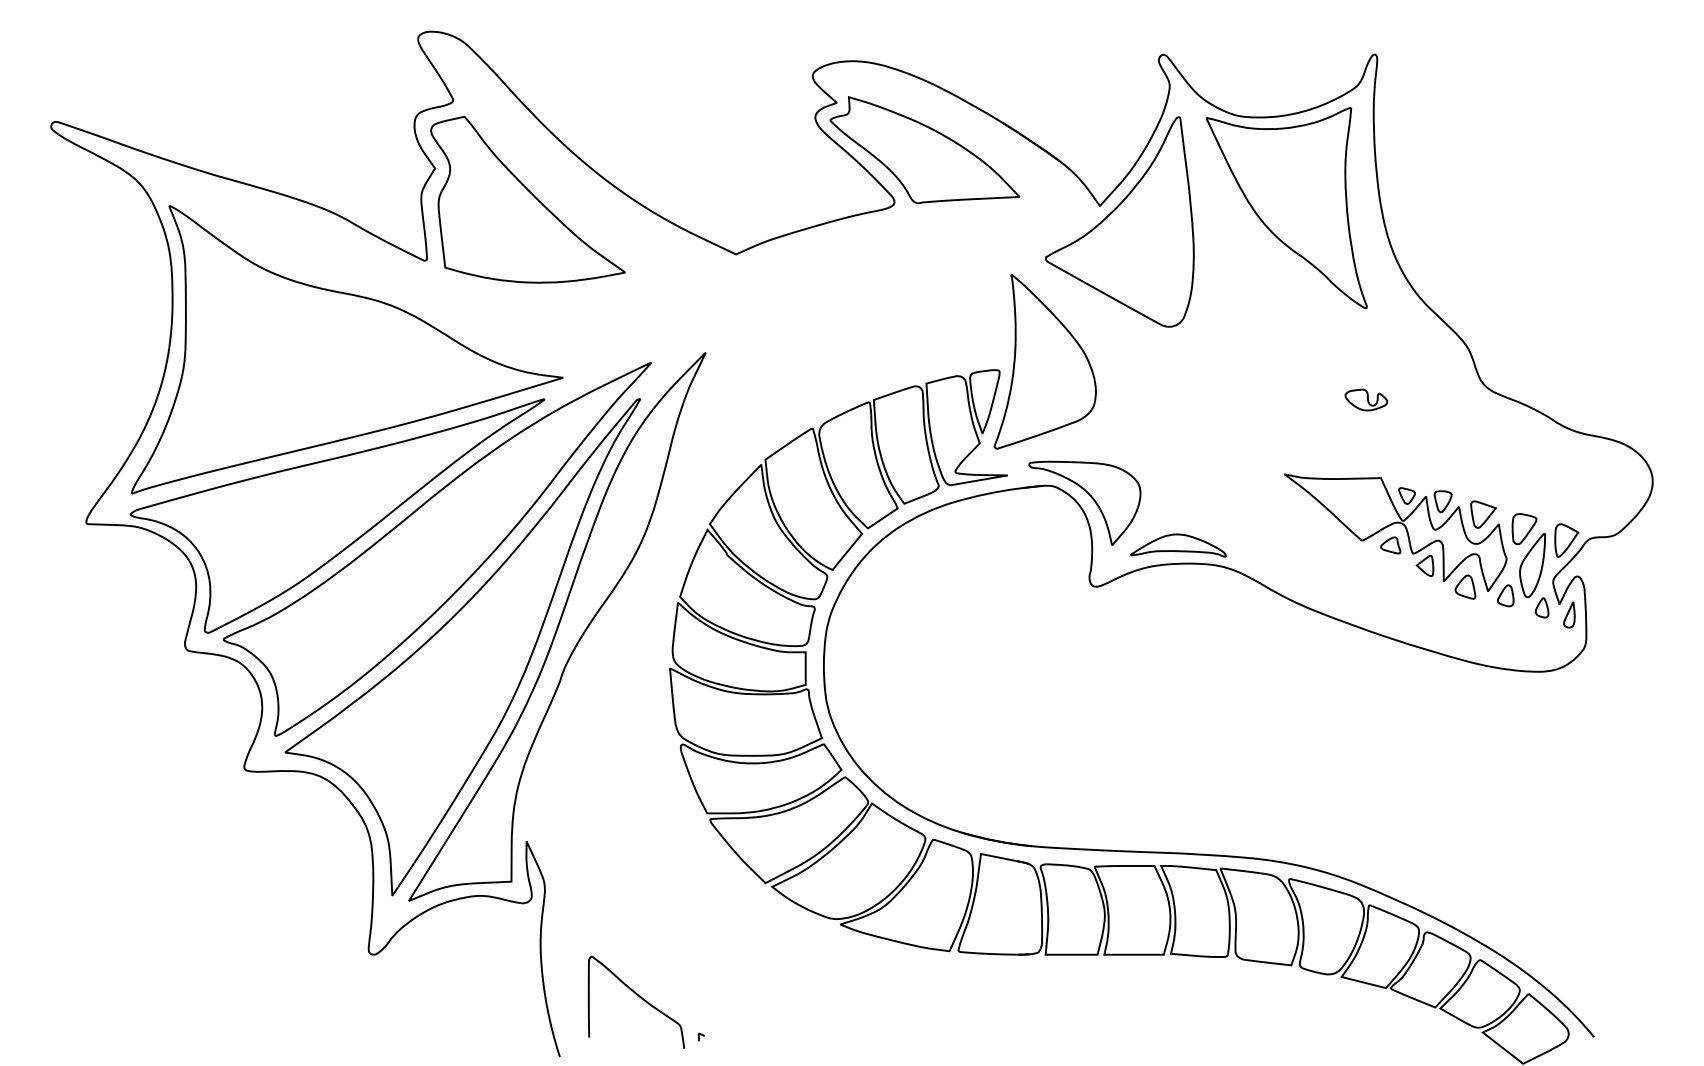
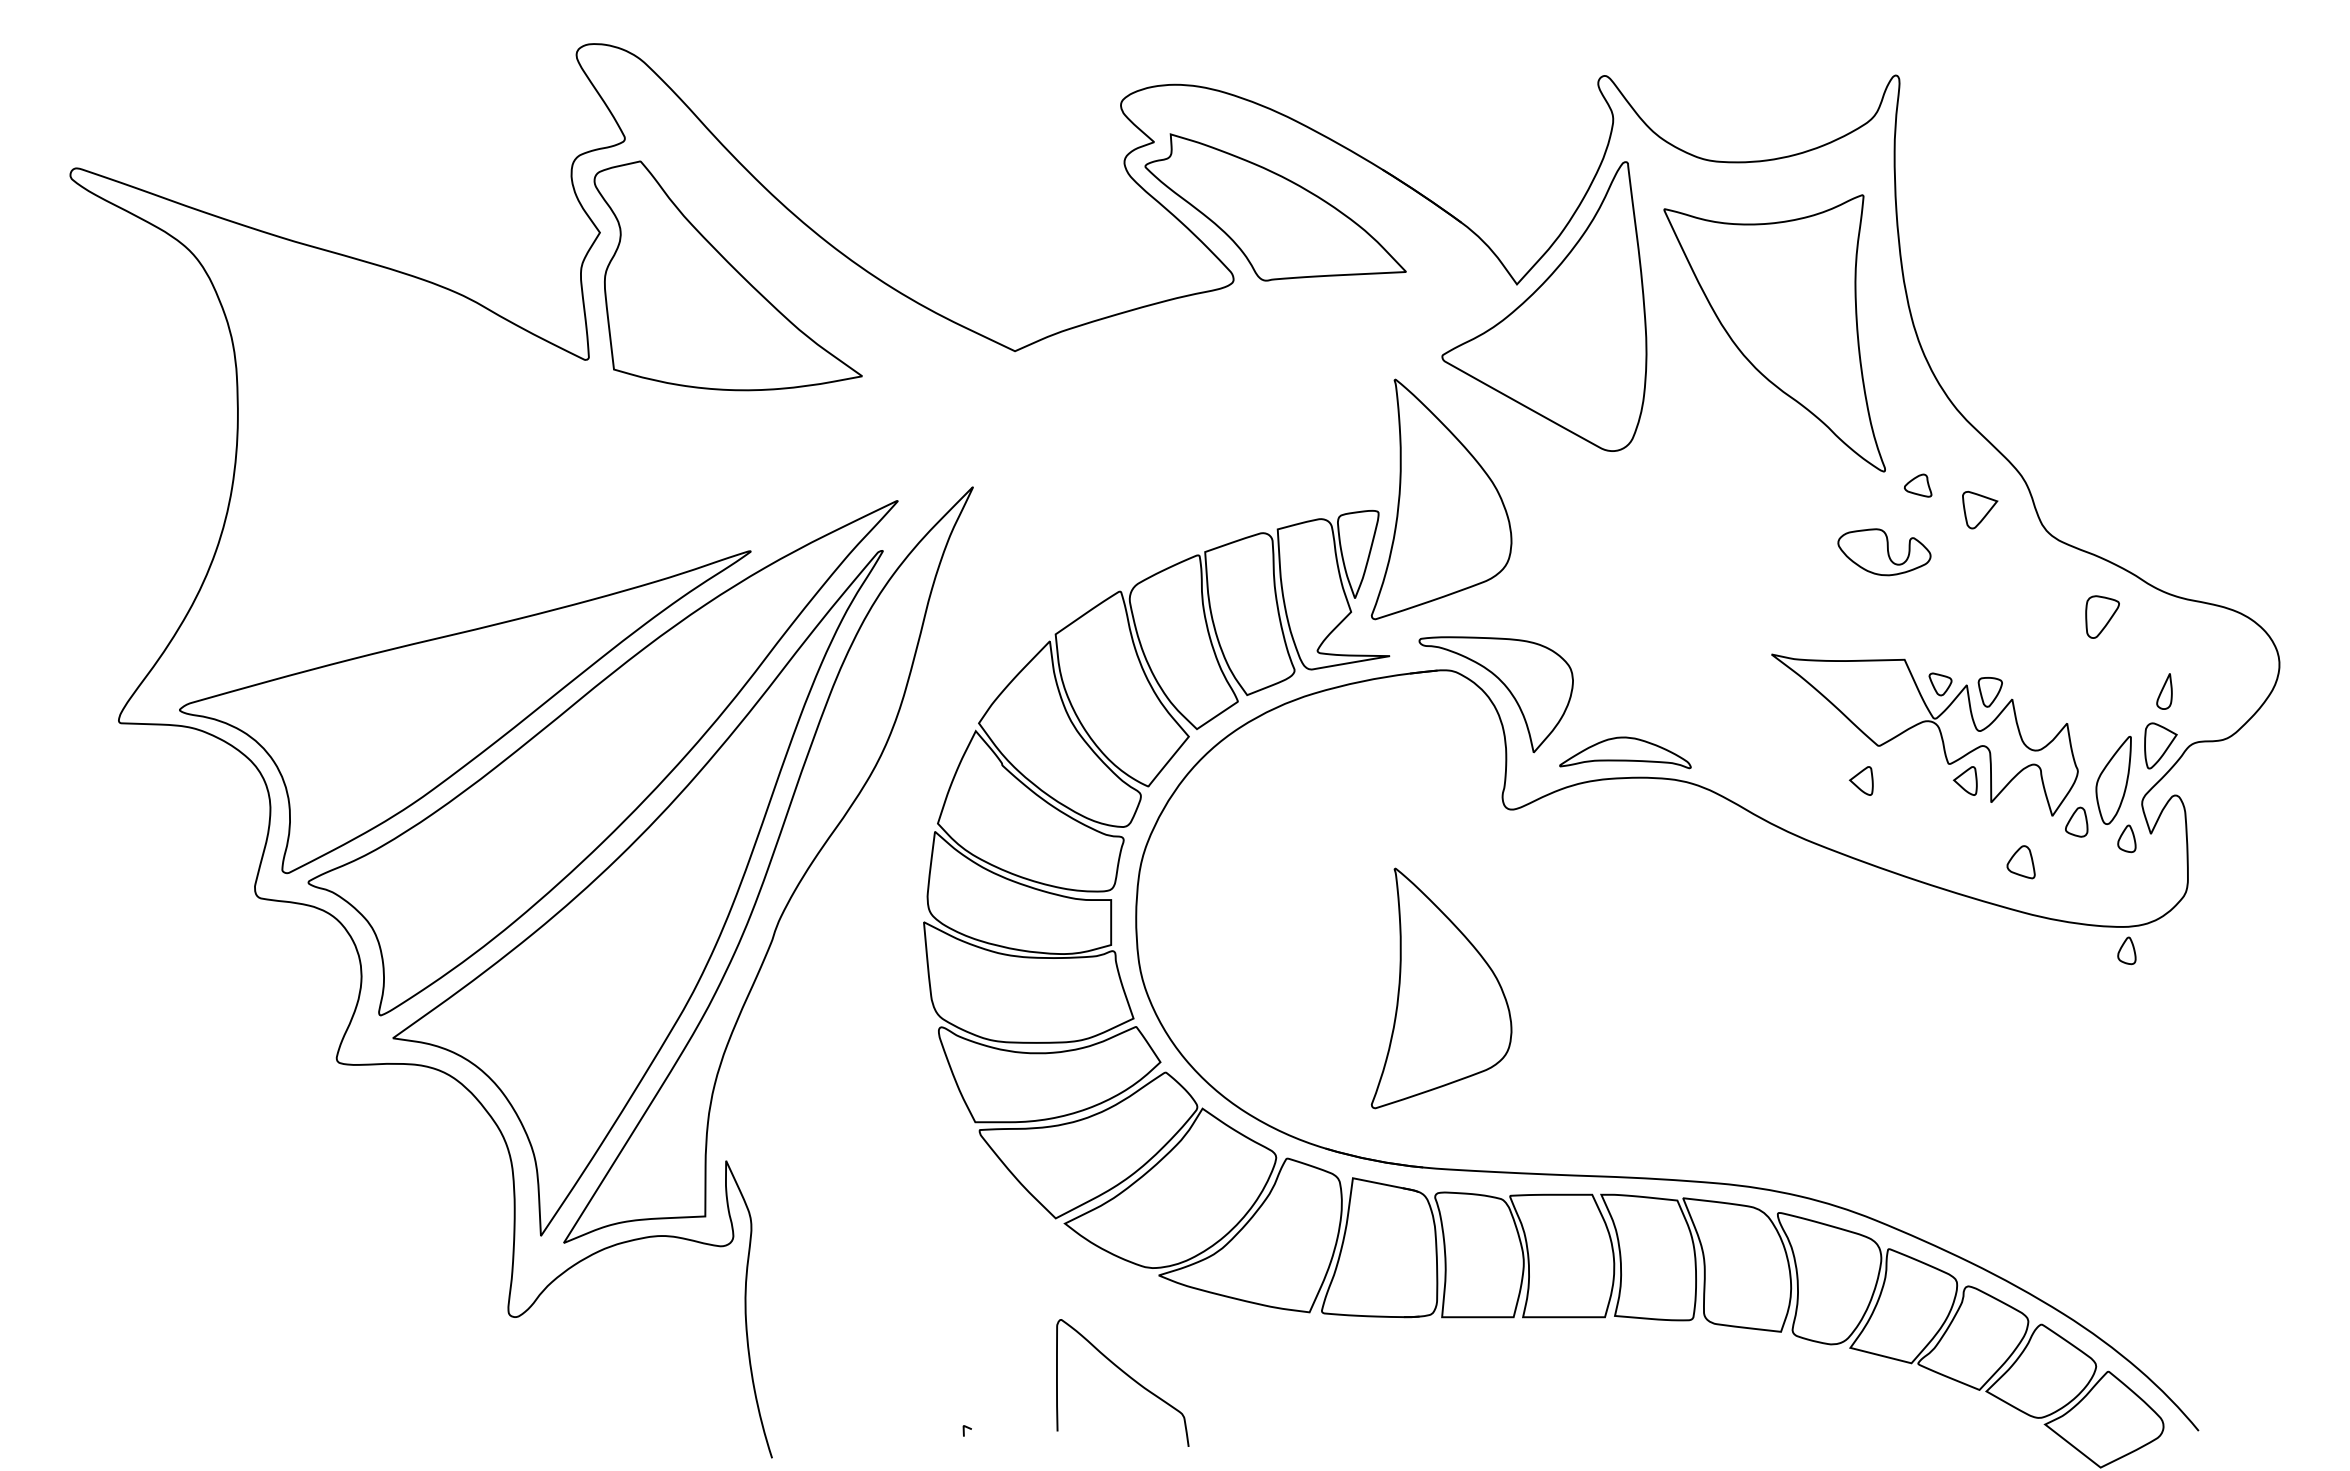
part: (1286, 208) -> (1774, 333), moved
part: (347, 349) -> (478, 482), removed
part: (1366, 399) -> (1884, 551), size x1.6
part: (1483, 514) -> (1980, 510), moved
part: (1524, 528) -> (2102, 616), moved
part: (1391, 545) -> (1918, 485), moved
part: (1348, 565) -> (1860, 780), added
part: (1464, 587) -> (2020, 862), moved
part: (1569, 614) -> (2164, 691), moved
part: (1541, 688) -> (2126, 950), added
part: (1045, 716) -> (1441, 988), added
curve: (639, 997) -> (1127, 1376), moved

